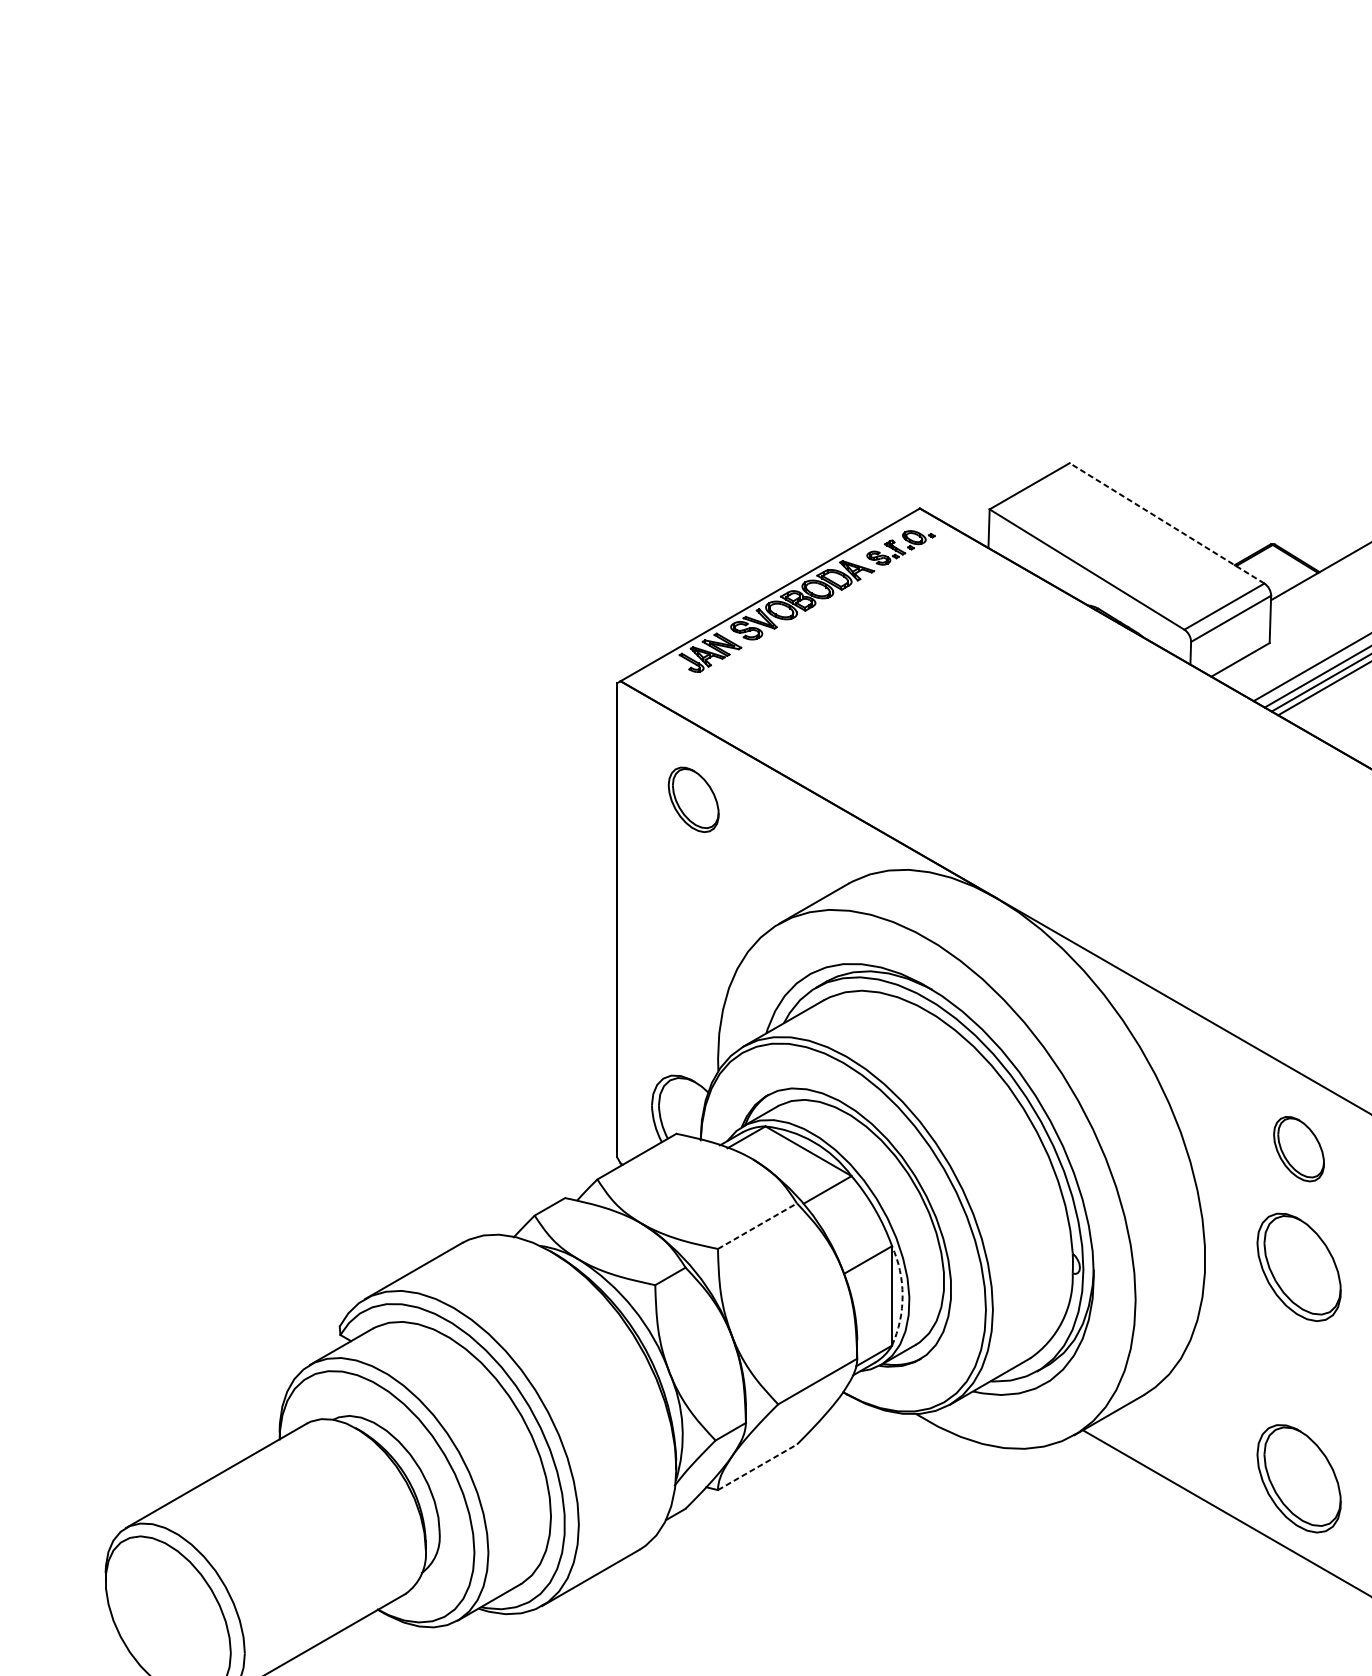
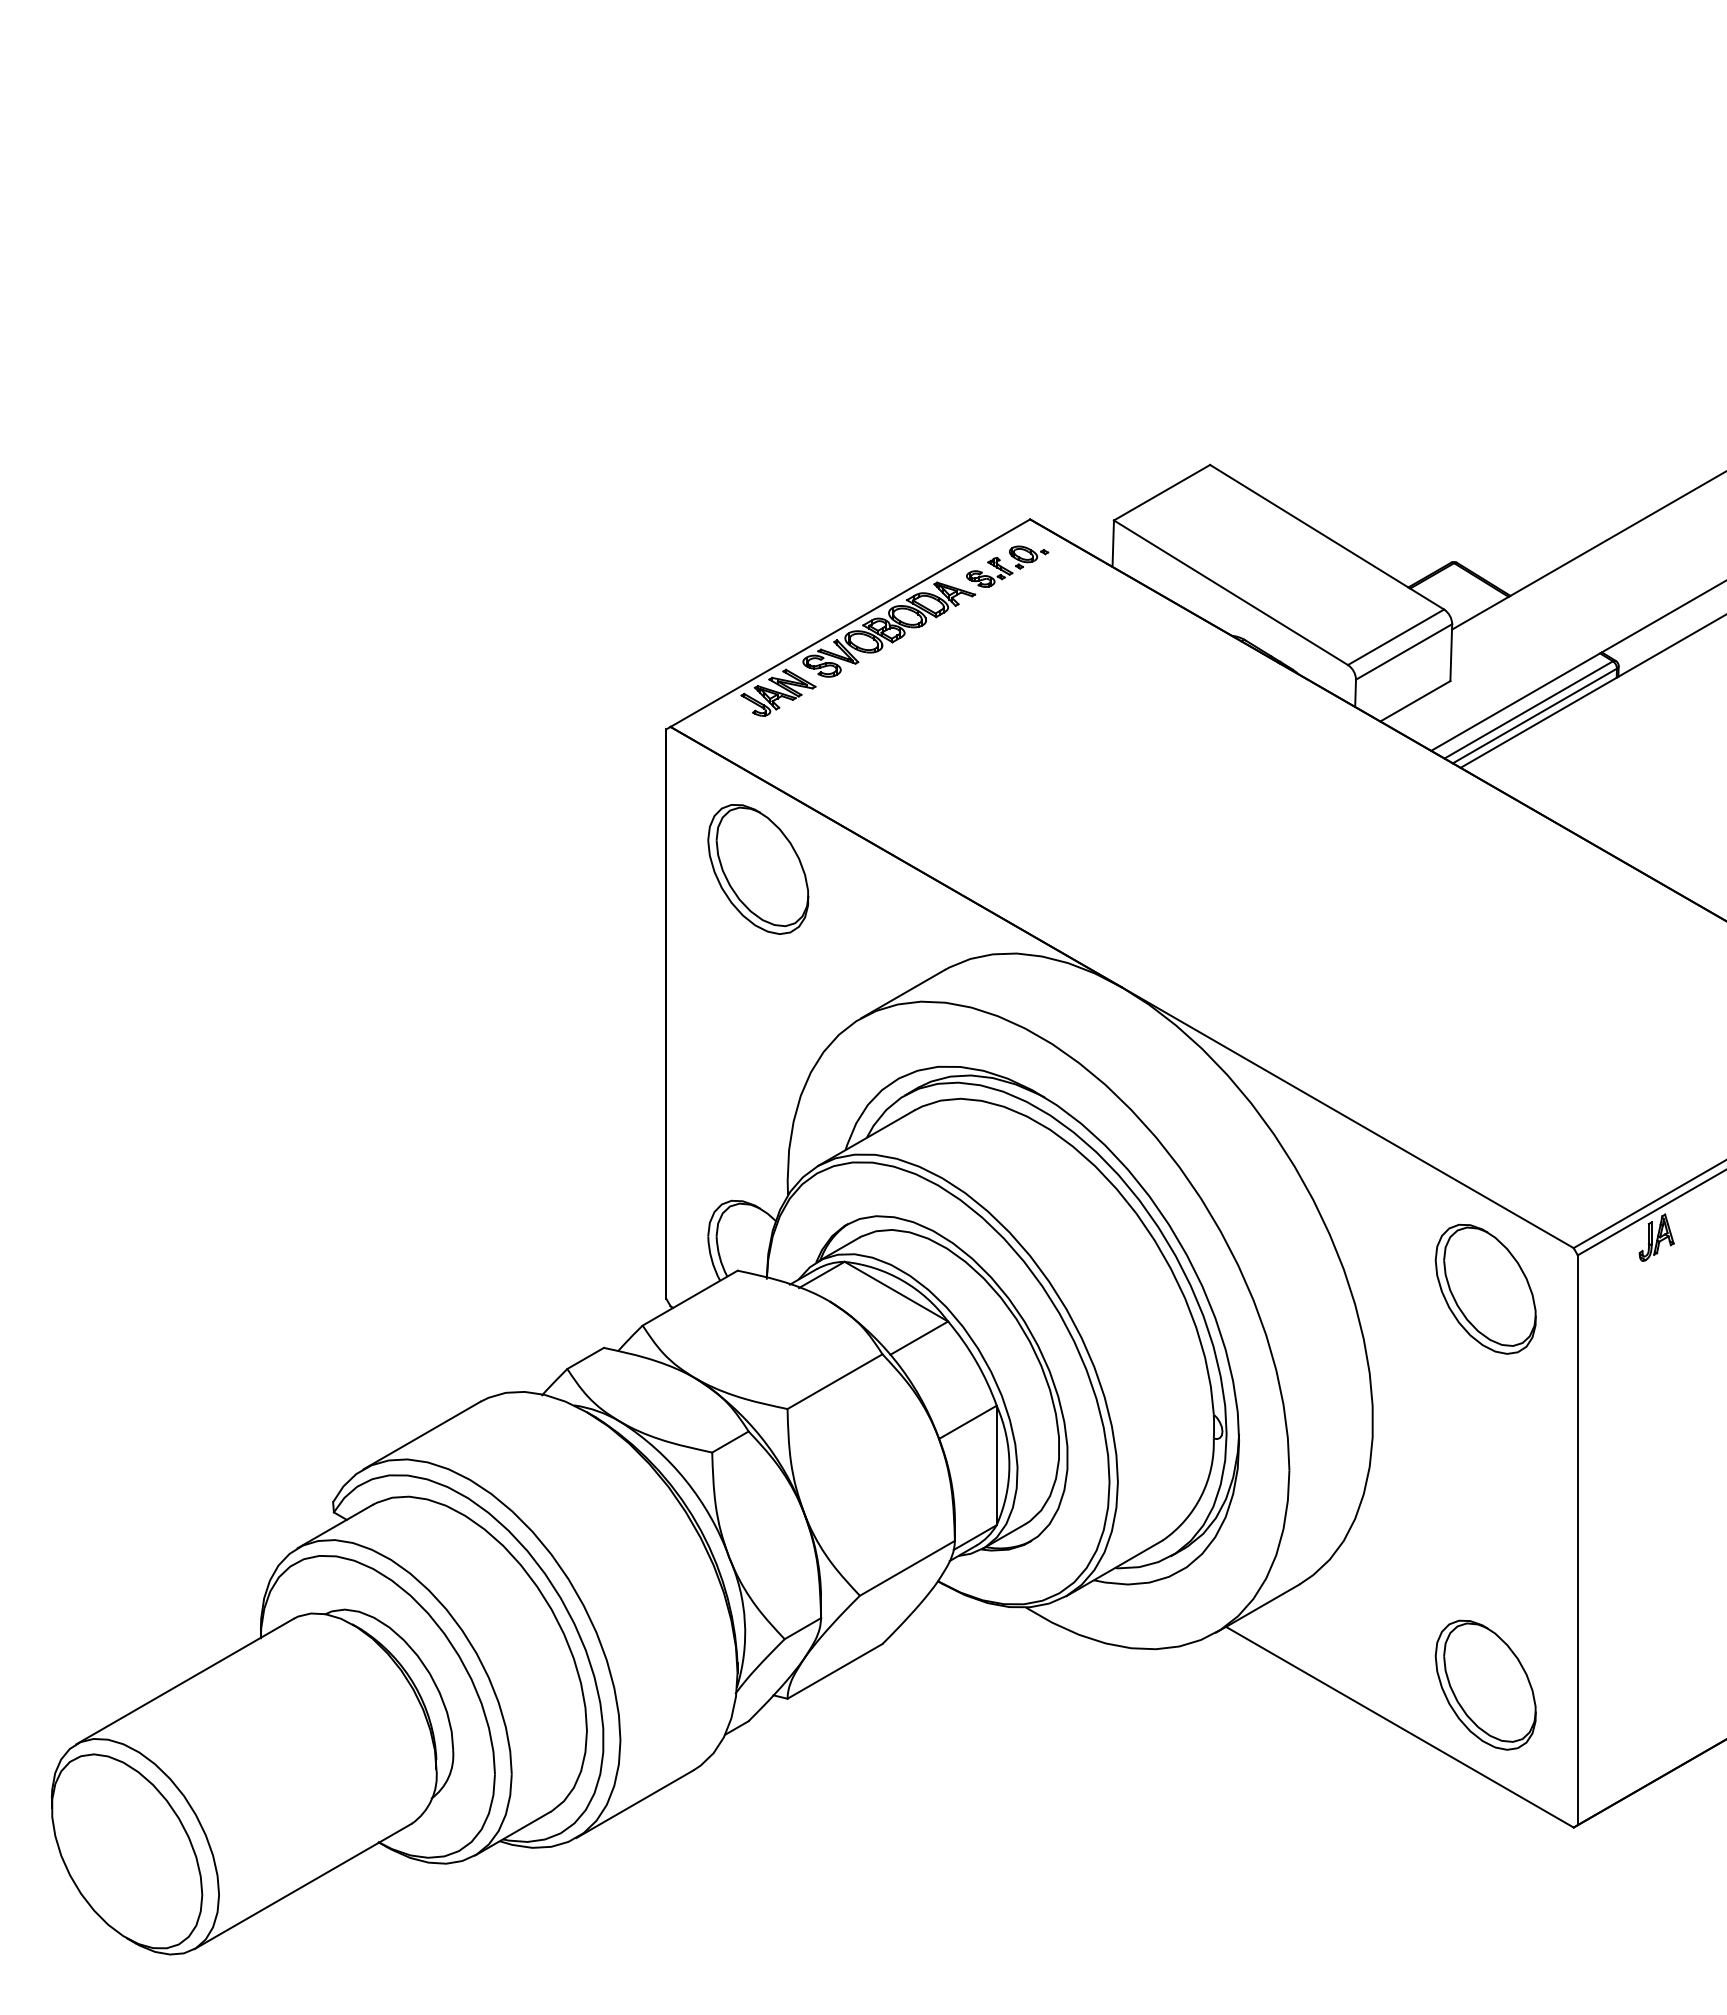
line: (1167, 523) -> (1327, 537), dashed -> solid
part: (693, 799) -> (758, 869), size x1.67
part: (1298, 1148) -> (1485, 1288), size x1.67
line: (757, 1226) -> (835, 1381), dashed -> solid
part: (1298, 1266) -> (1485, 1430), removed
arc: (902, 1295) -> (1009, 1465), dashed -> solid
line: (757, 1467) -> (835, 1671), dashed -> solid

